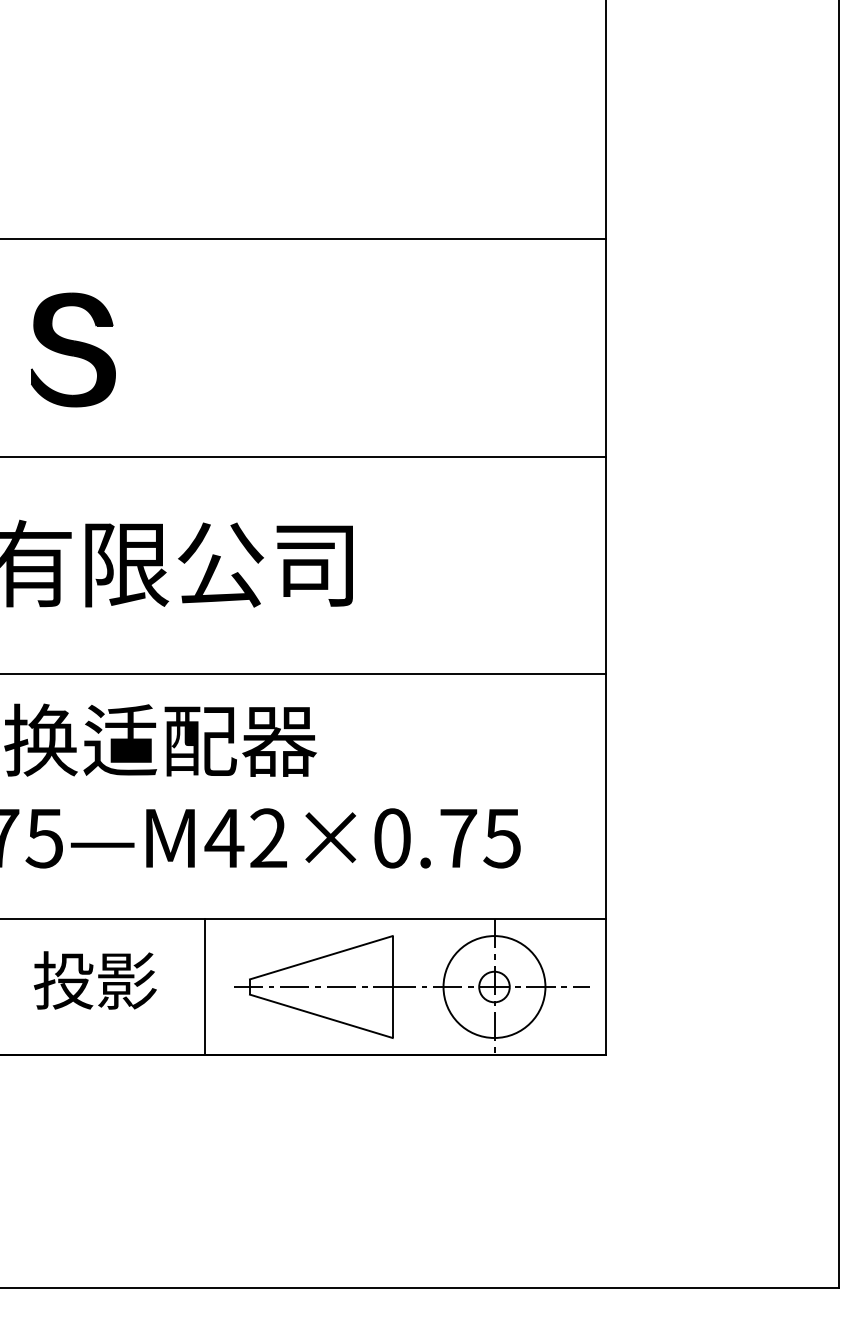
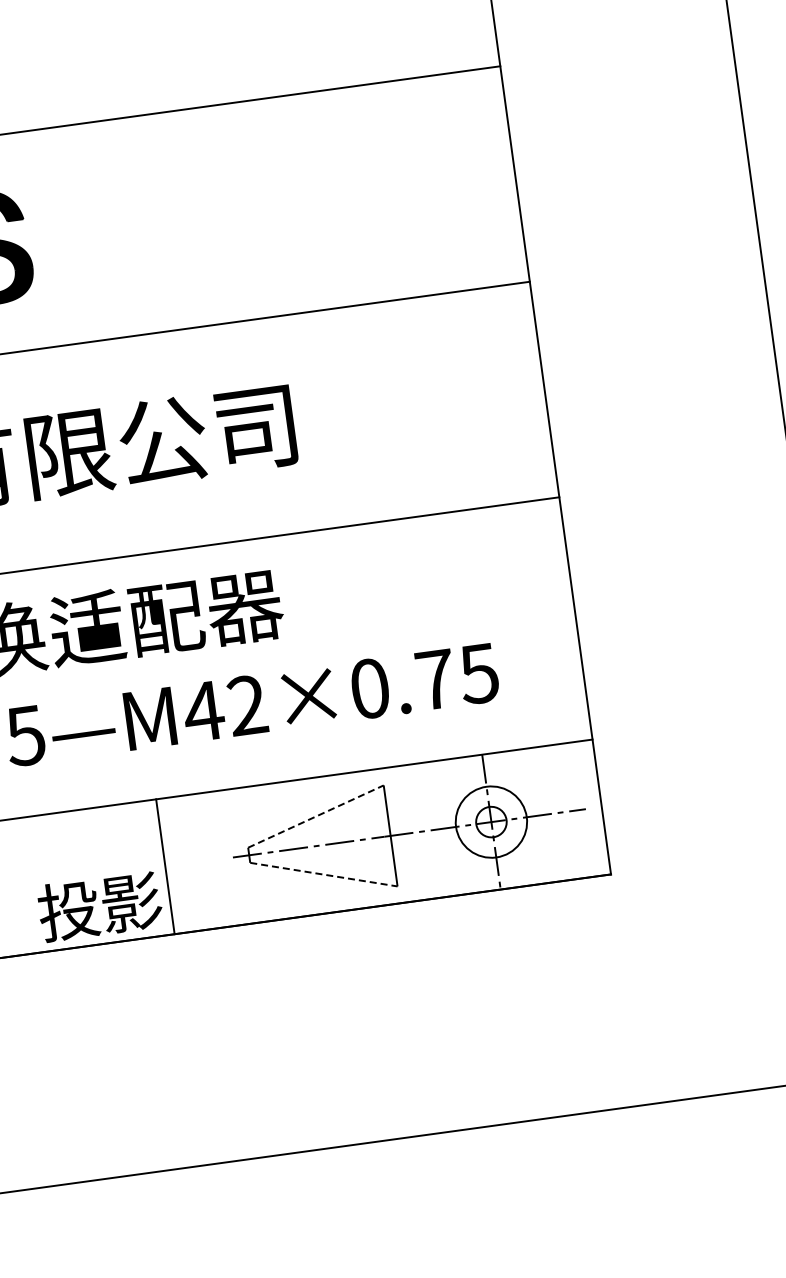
line: (321, 957) -> (316, 816), solid -> dashed
text: (94, 980) -> (99, 906), moved
line: (205, 986) -> (165, 866), moved
circle: (494, 987) -> (491, 822), size x0.7
line: (321, 1016) -> (324, 874), solid -> dashed

